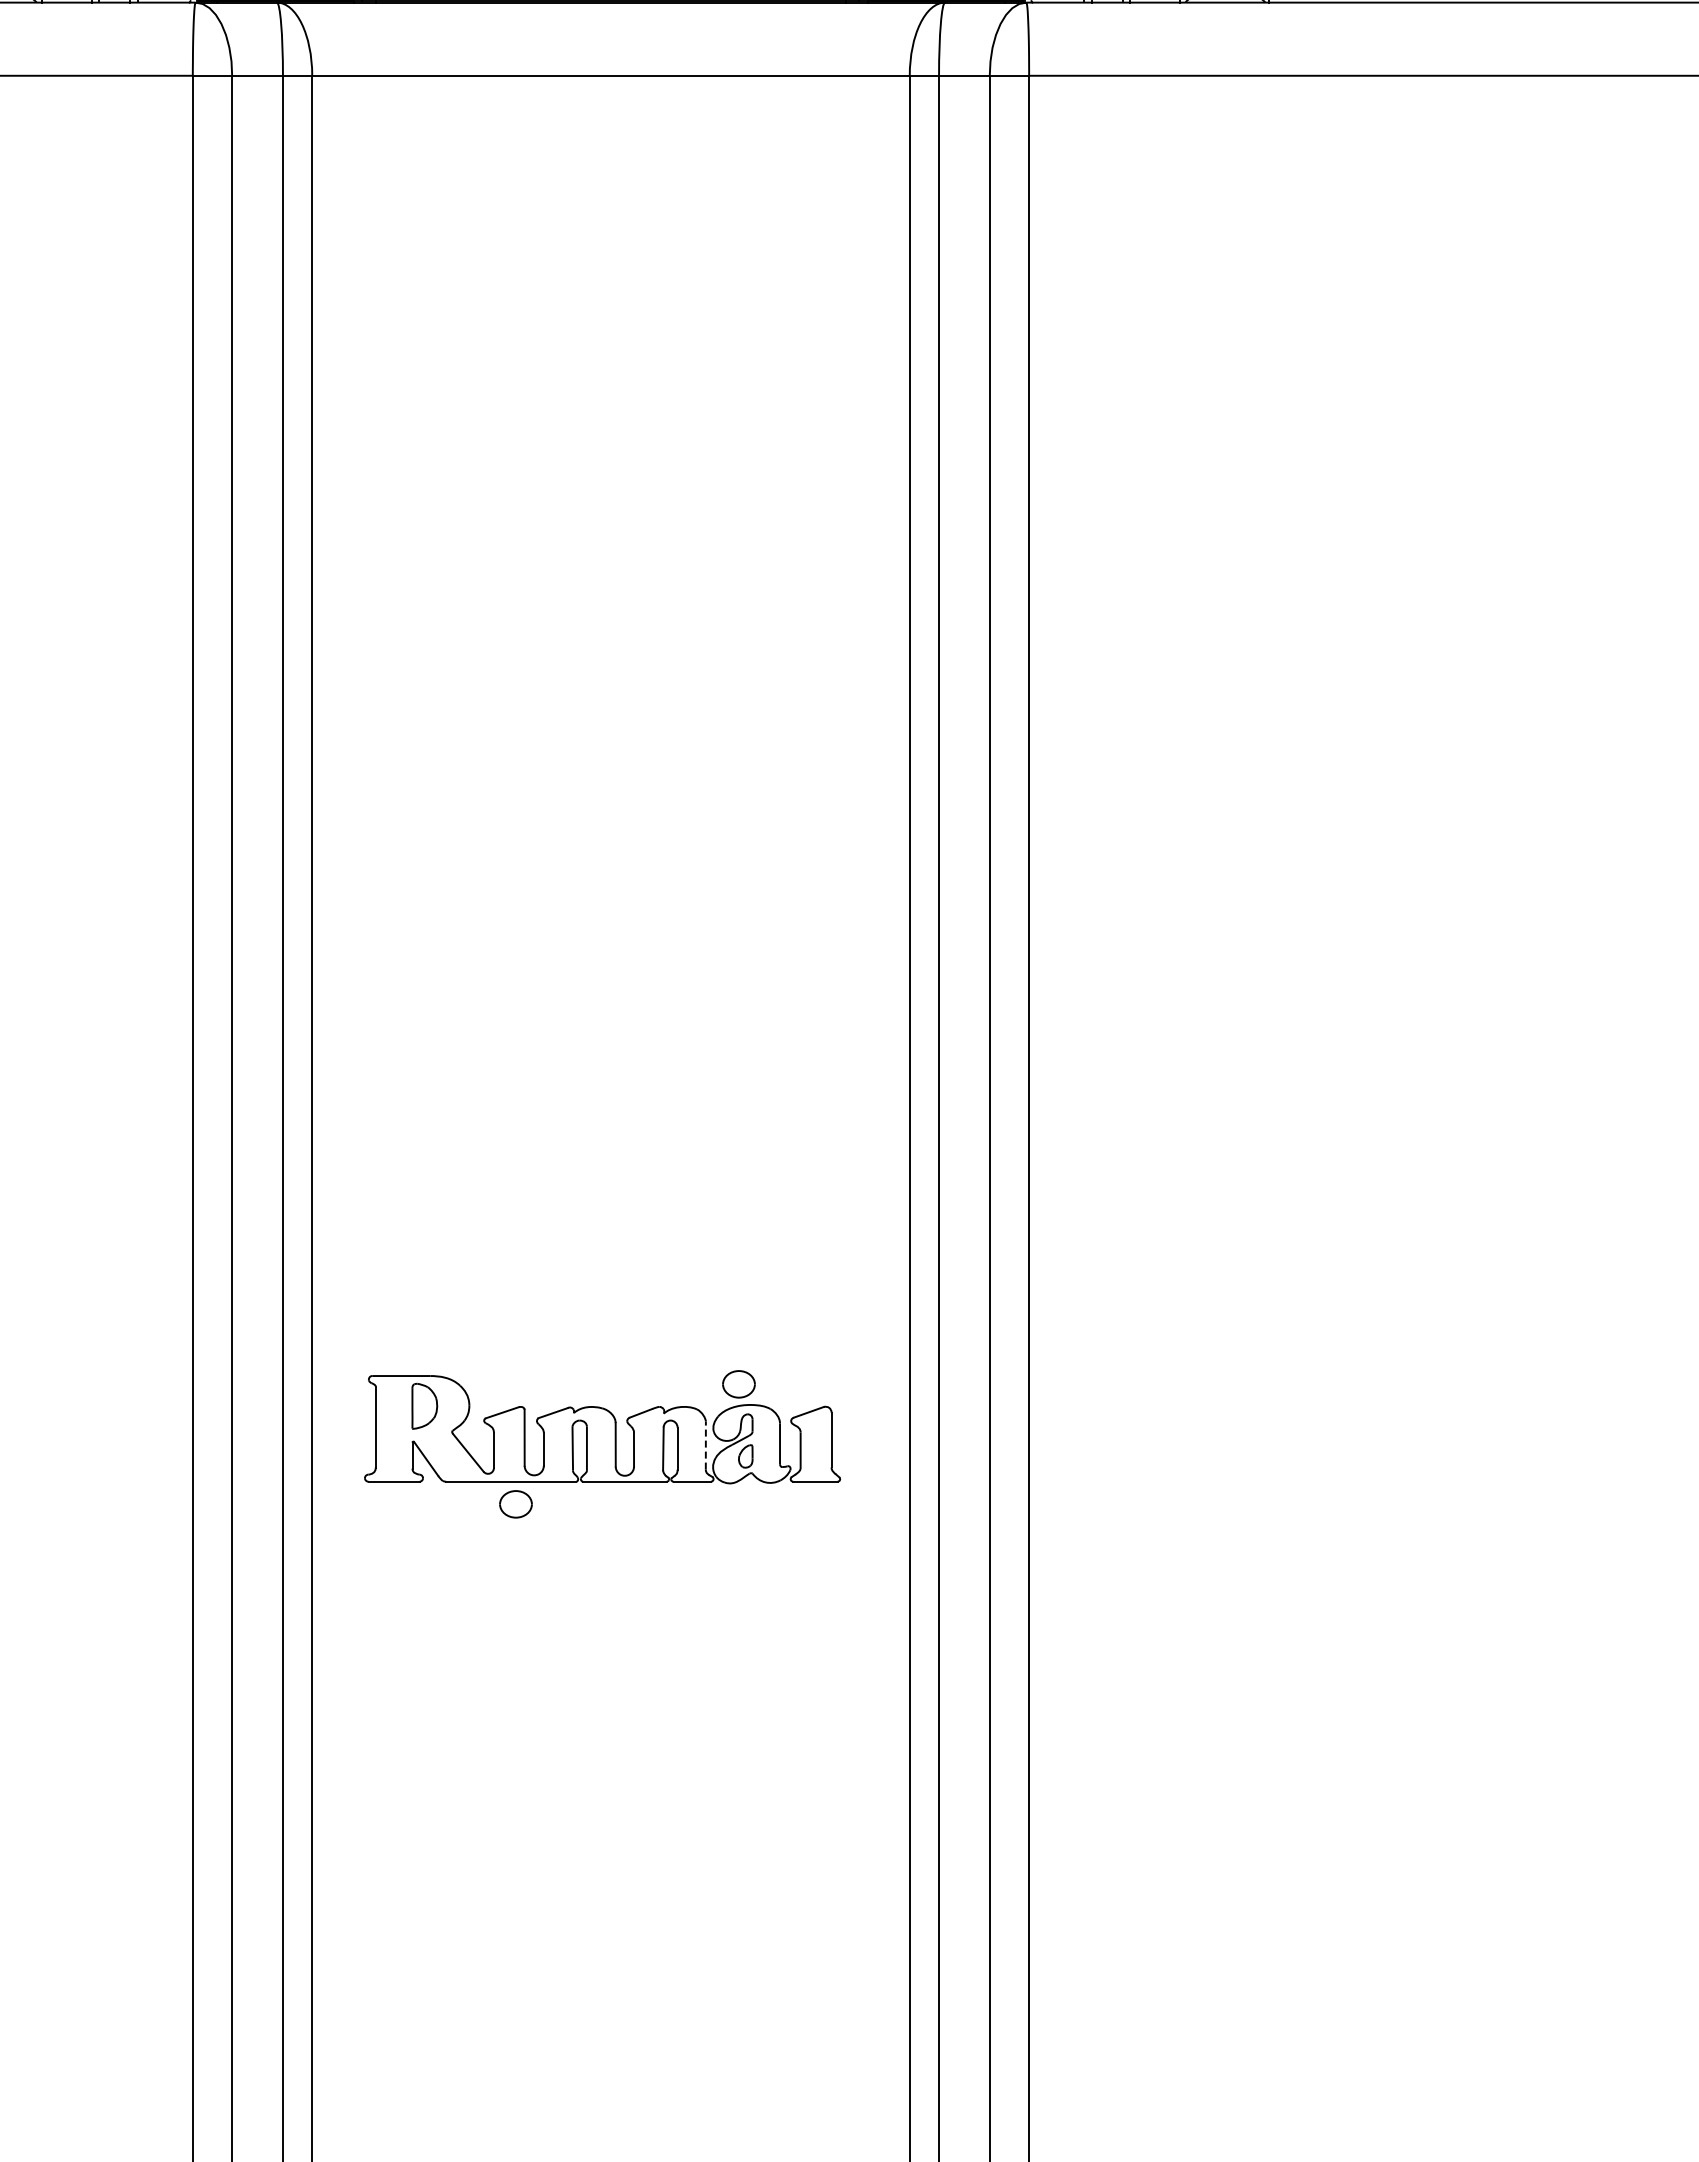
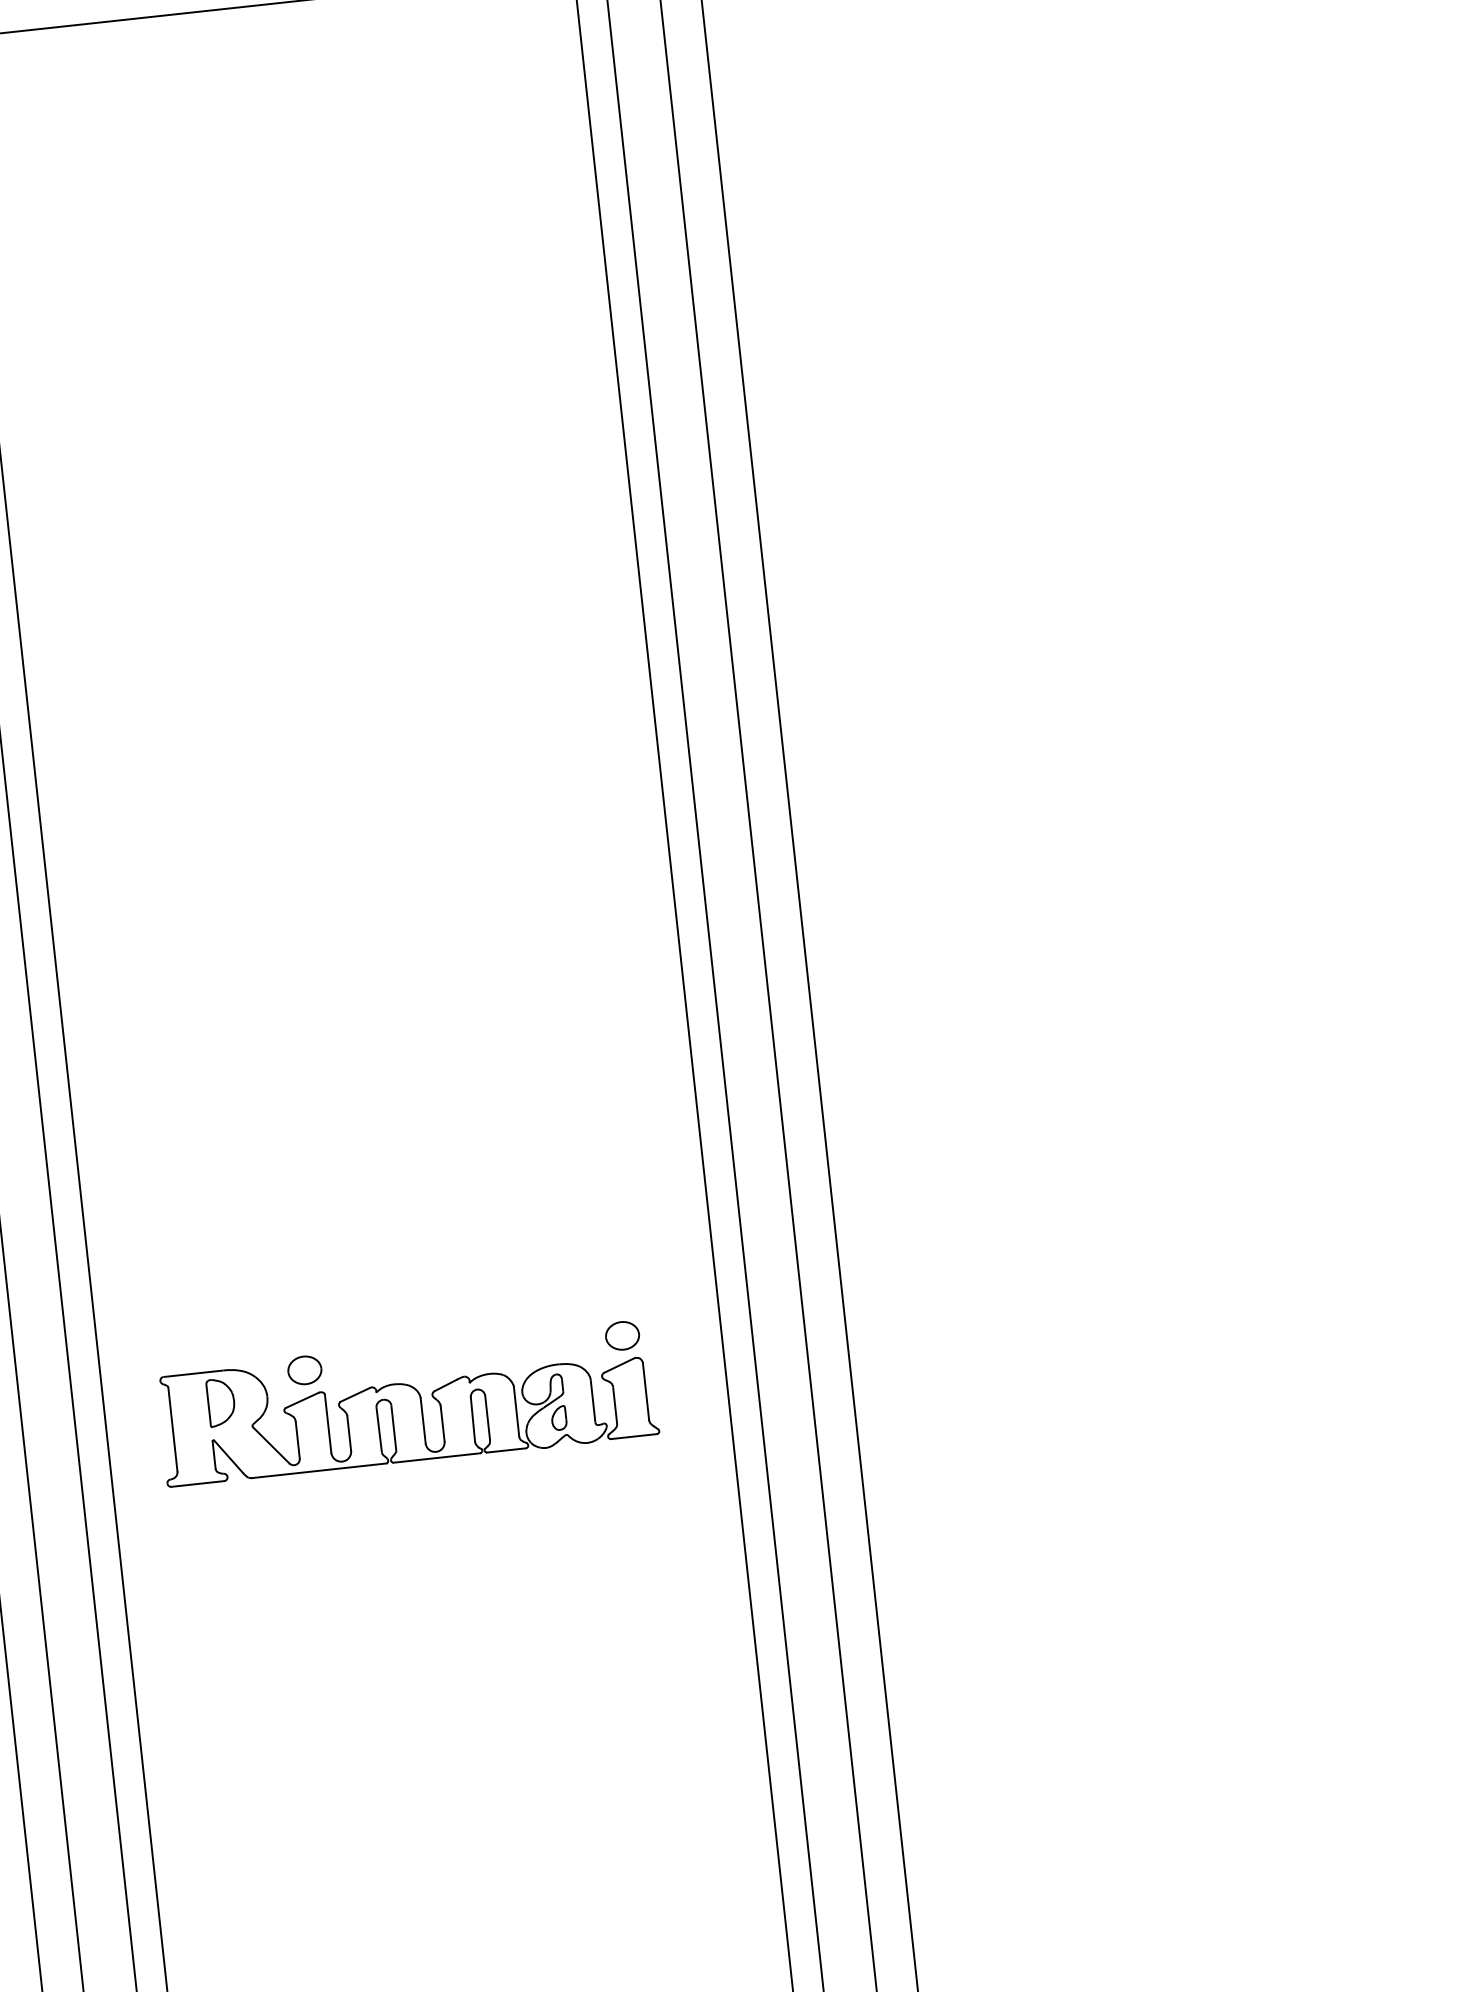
part: (738, 1384) -> (622, 1336), moved
line: (705, 1445) -> (516, 1411), dashed -> solid
part: (515, 1504) -> (304, 1370), moved

